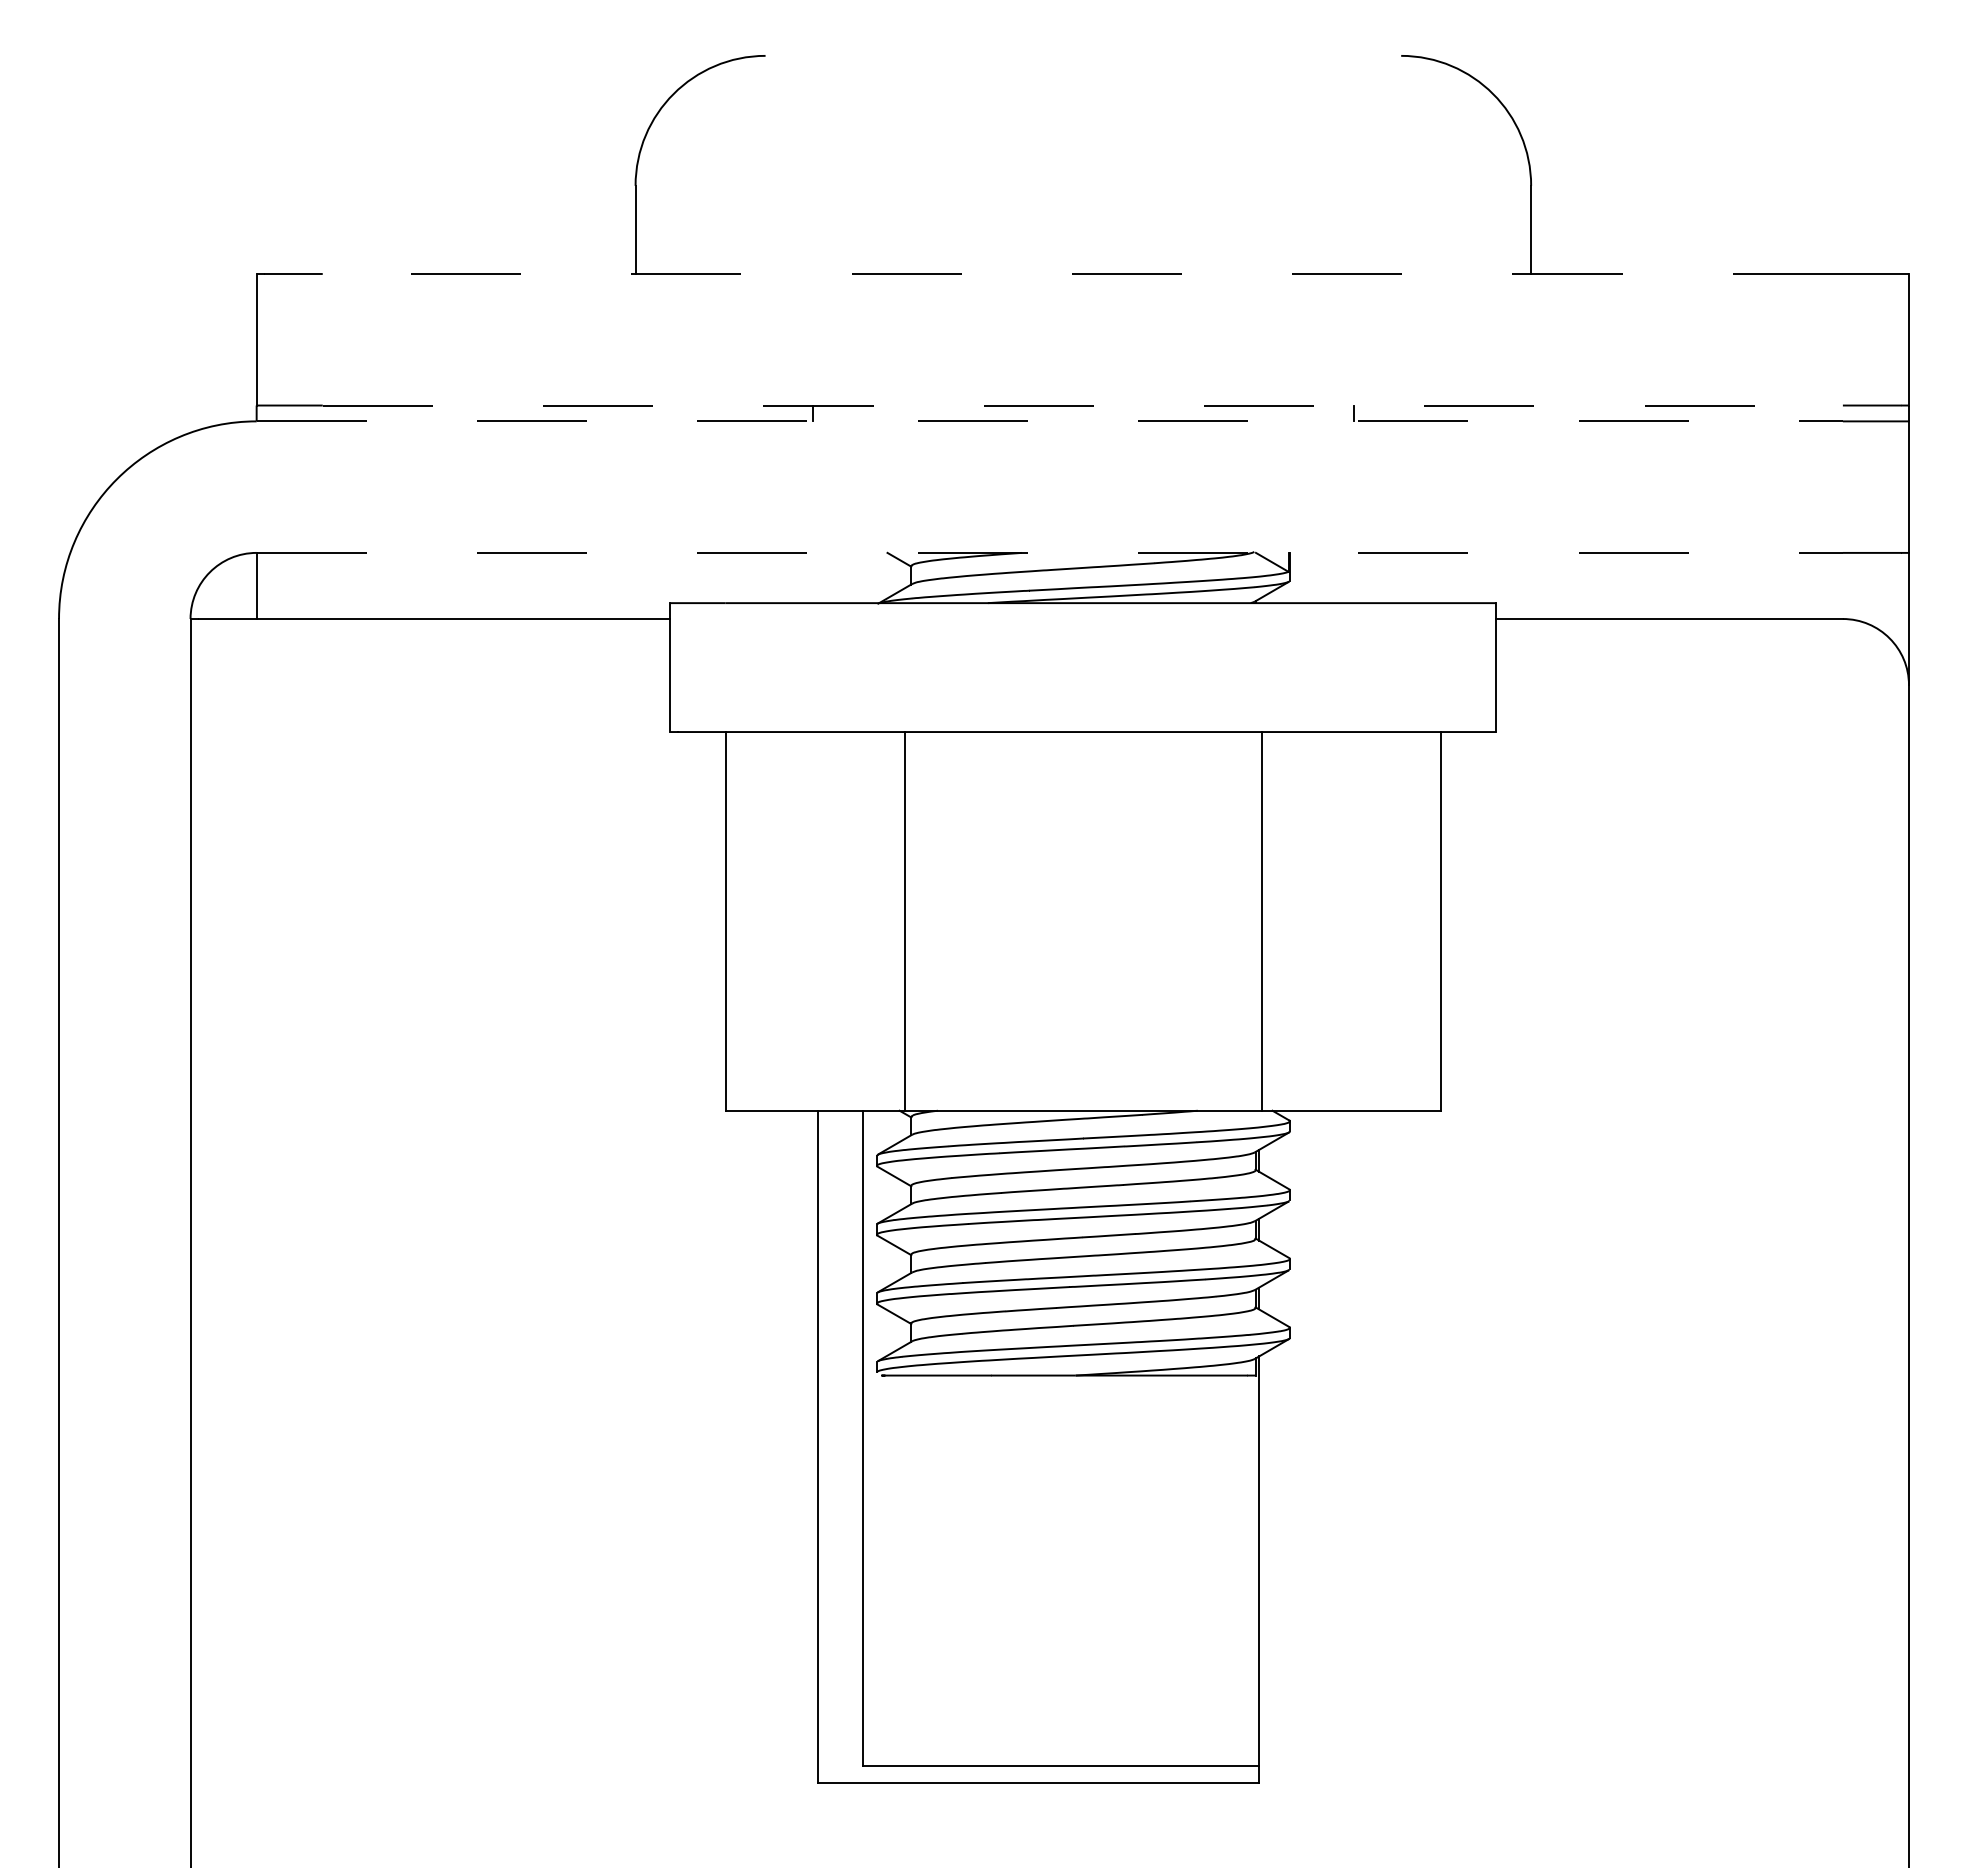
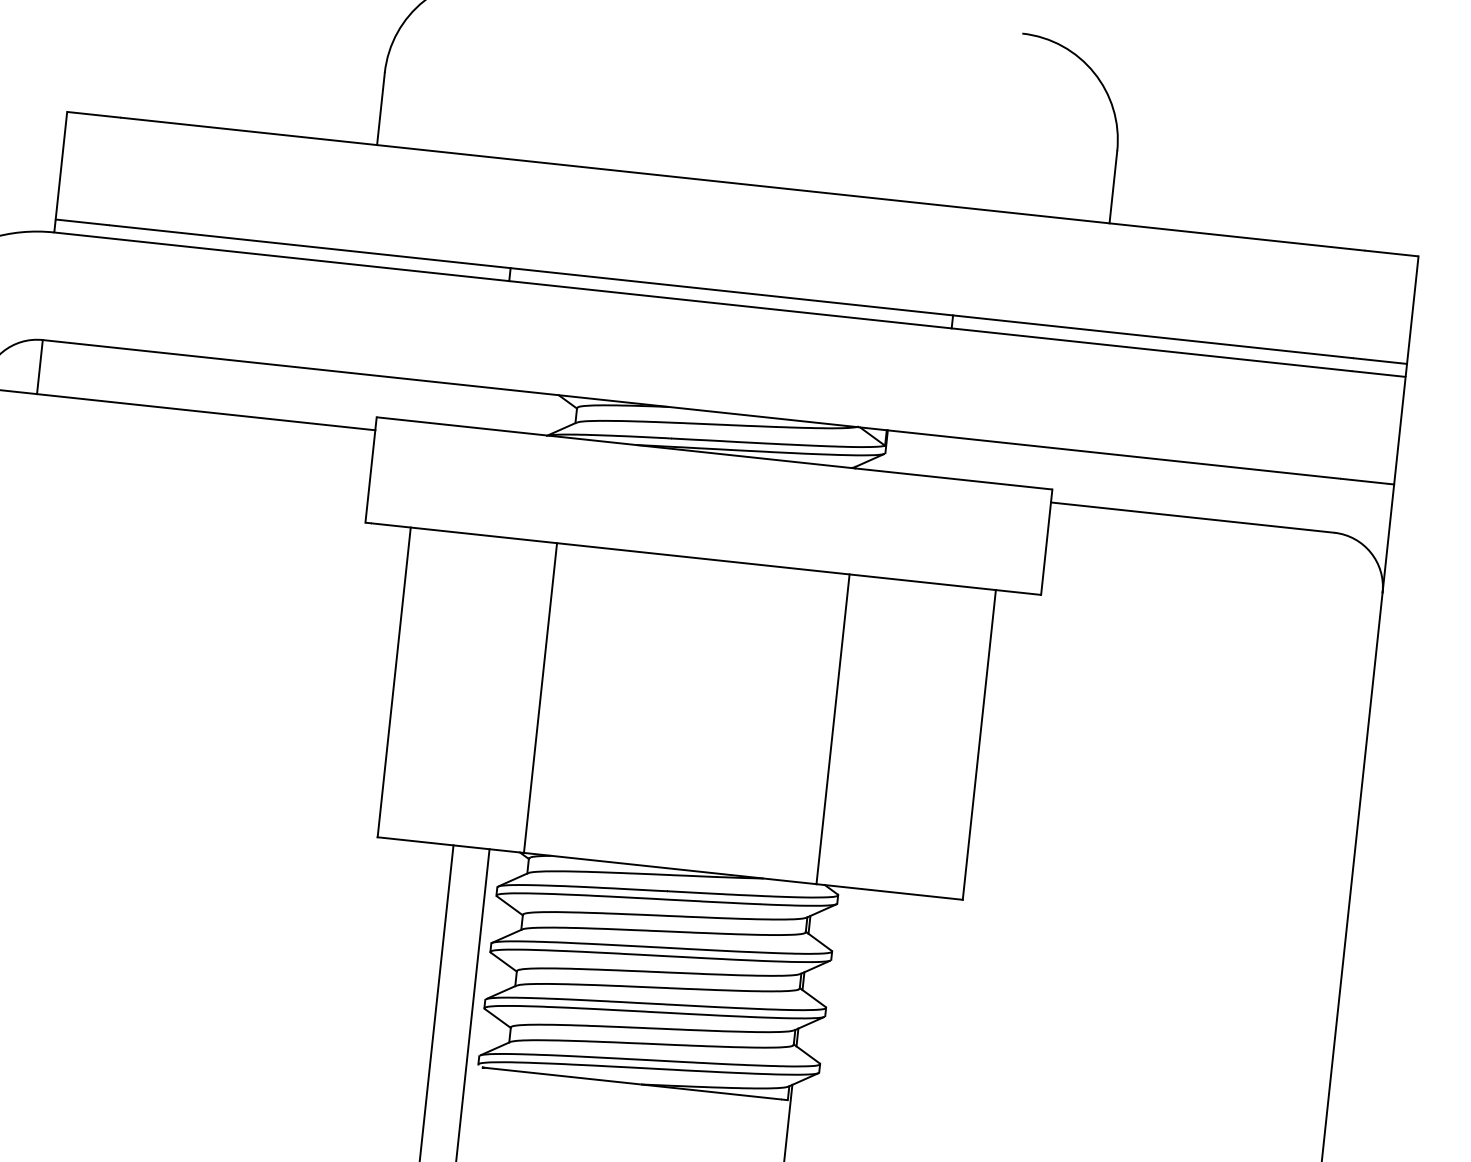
line: (1082, 274) -> (742, 184), dashed -> solid
line: (1083, 405) -> (731, 291), dashed -> solid
line: (1050, 421) -> (703, 301), dashed -> solid
line: (1050, 552) -> (692, 409), dashed -> solid

